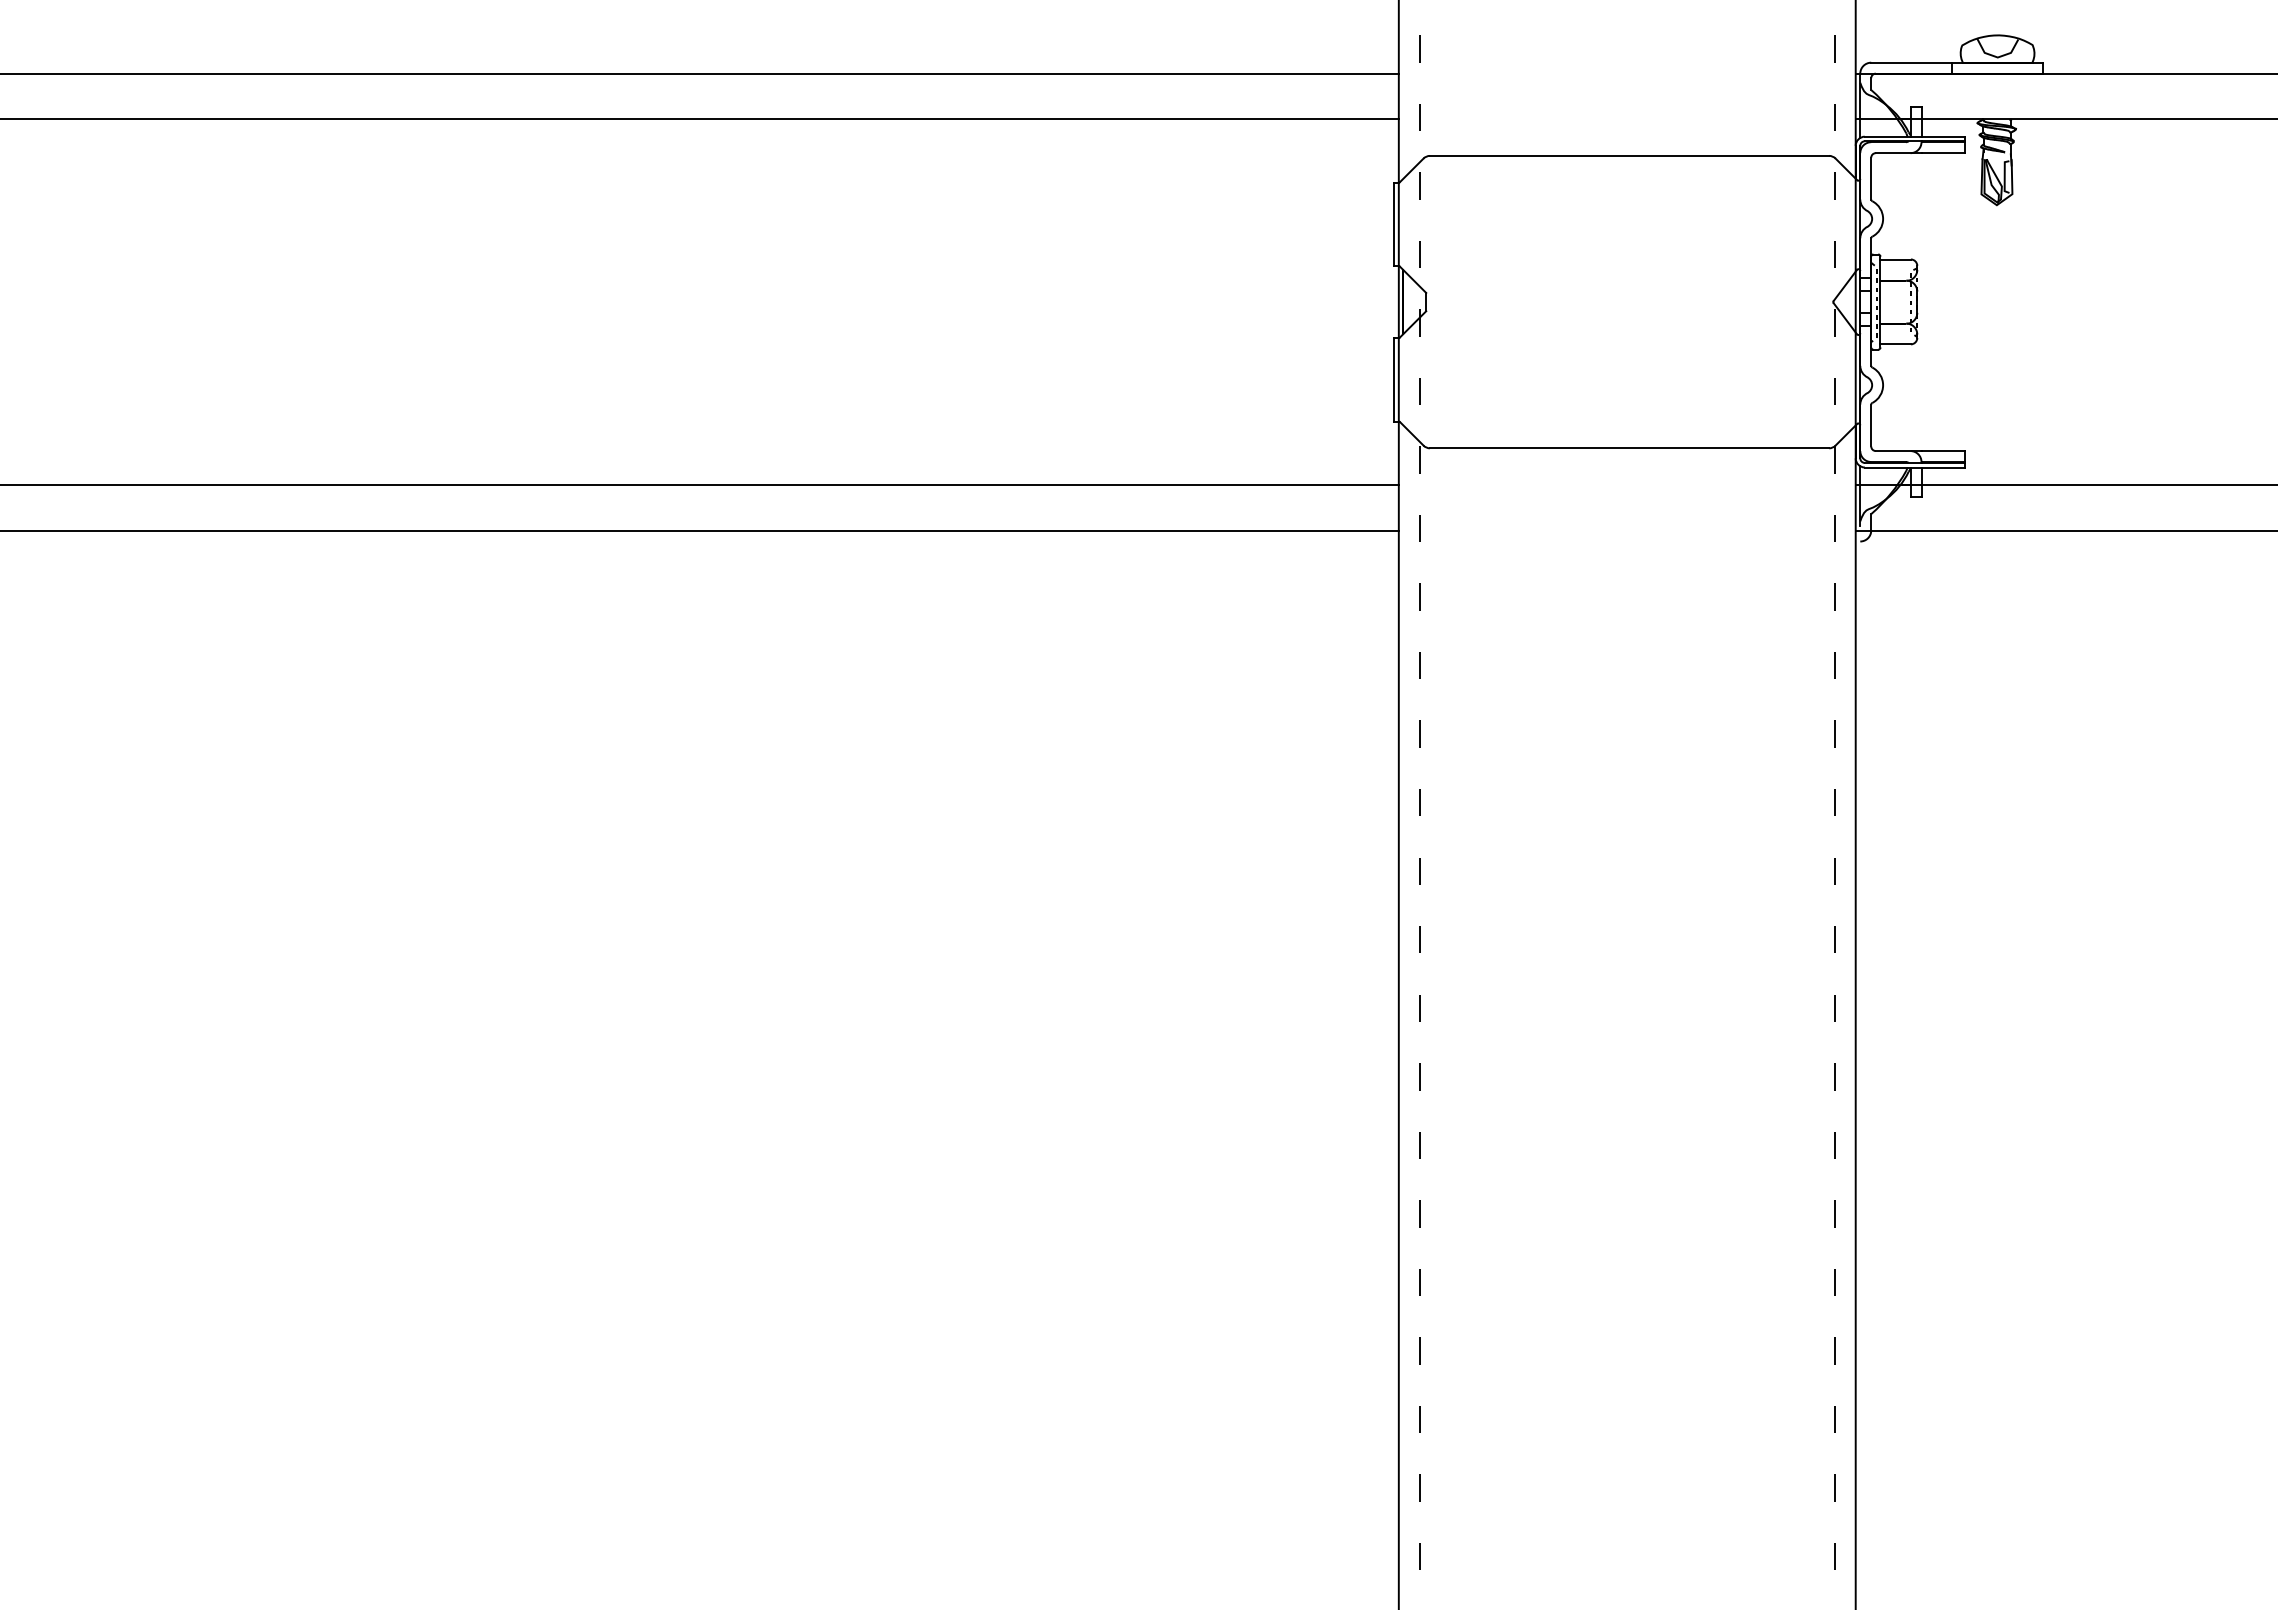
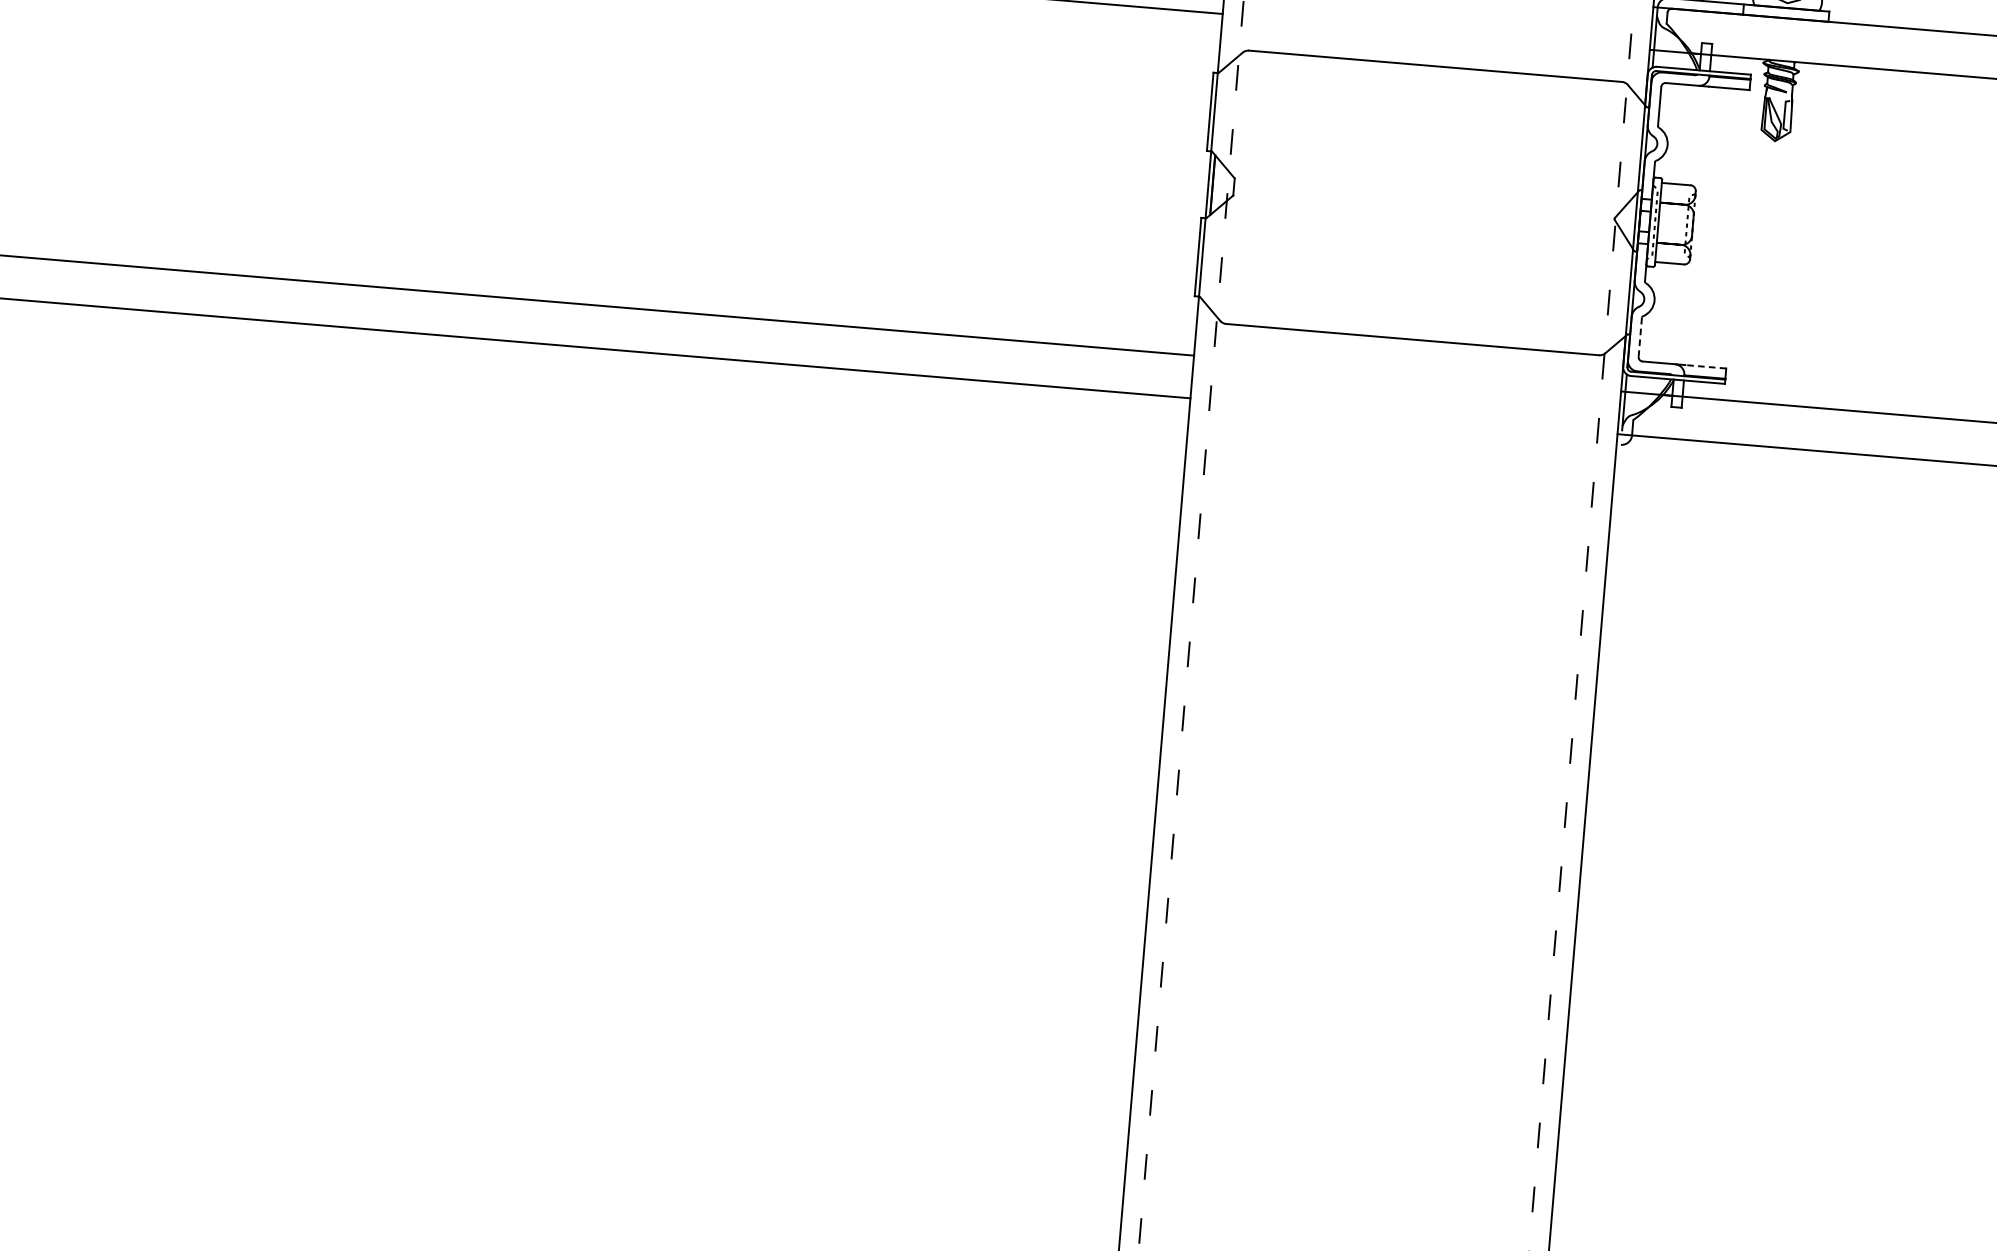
line: (1871, 425) -> (1640, 337), solid -> dashed
line: (1943, 451) -> (1705, 367), solid -> dashed

